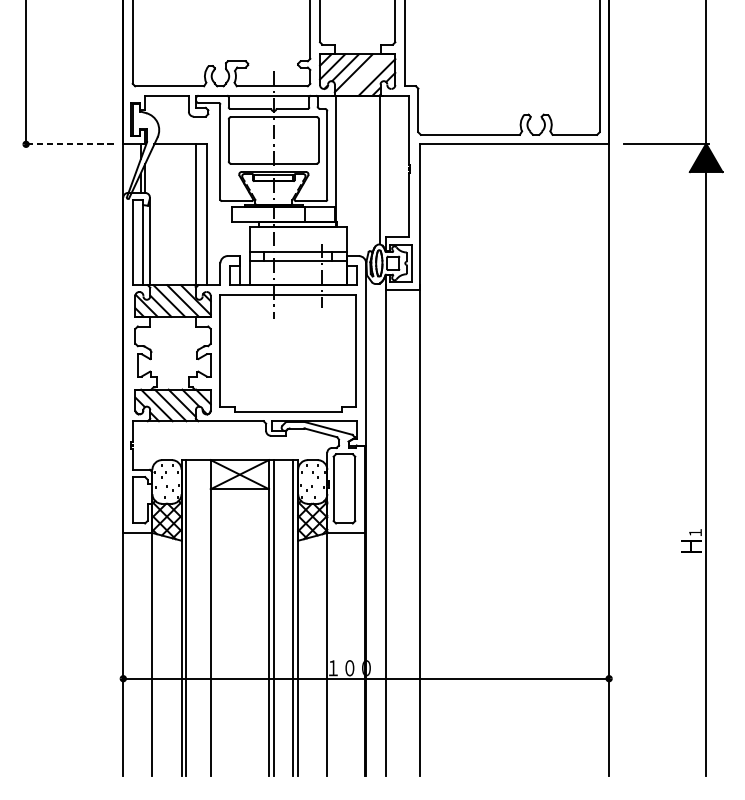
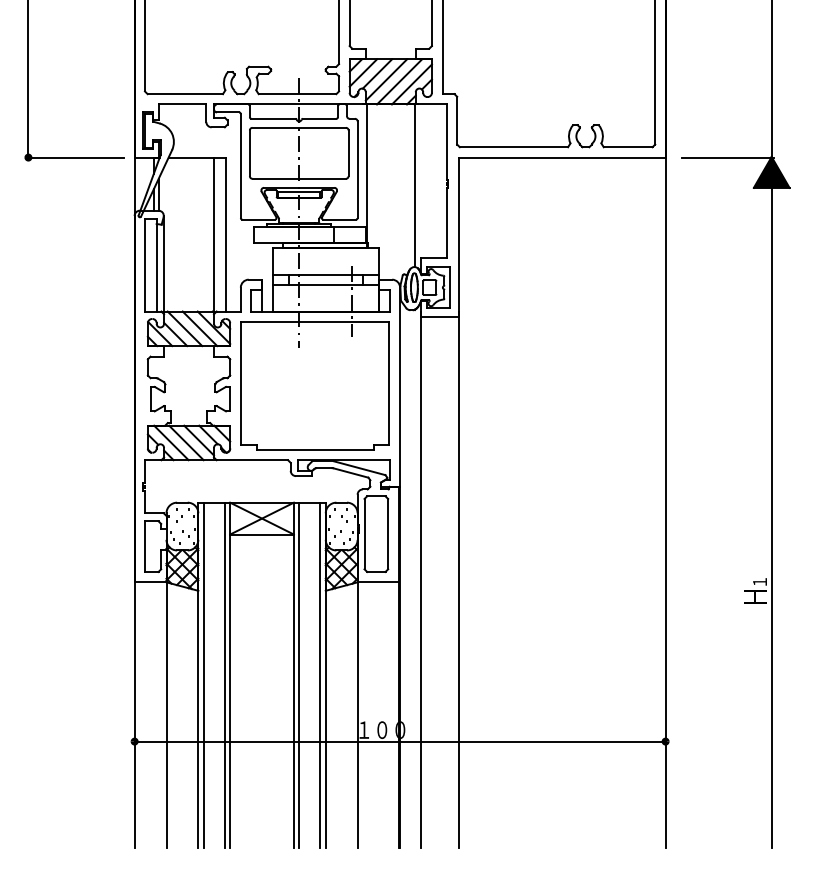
line: (365, 74) -> (399, 81), added
line: (68, 144) -> (74, 157), dashed -> solid
line: (205, 617) -> (224, 674), added

